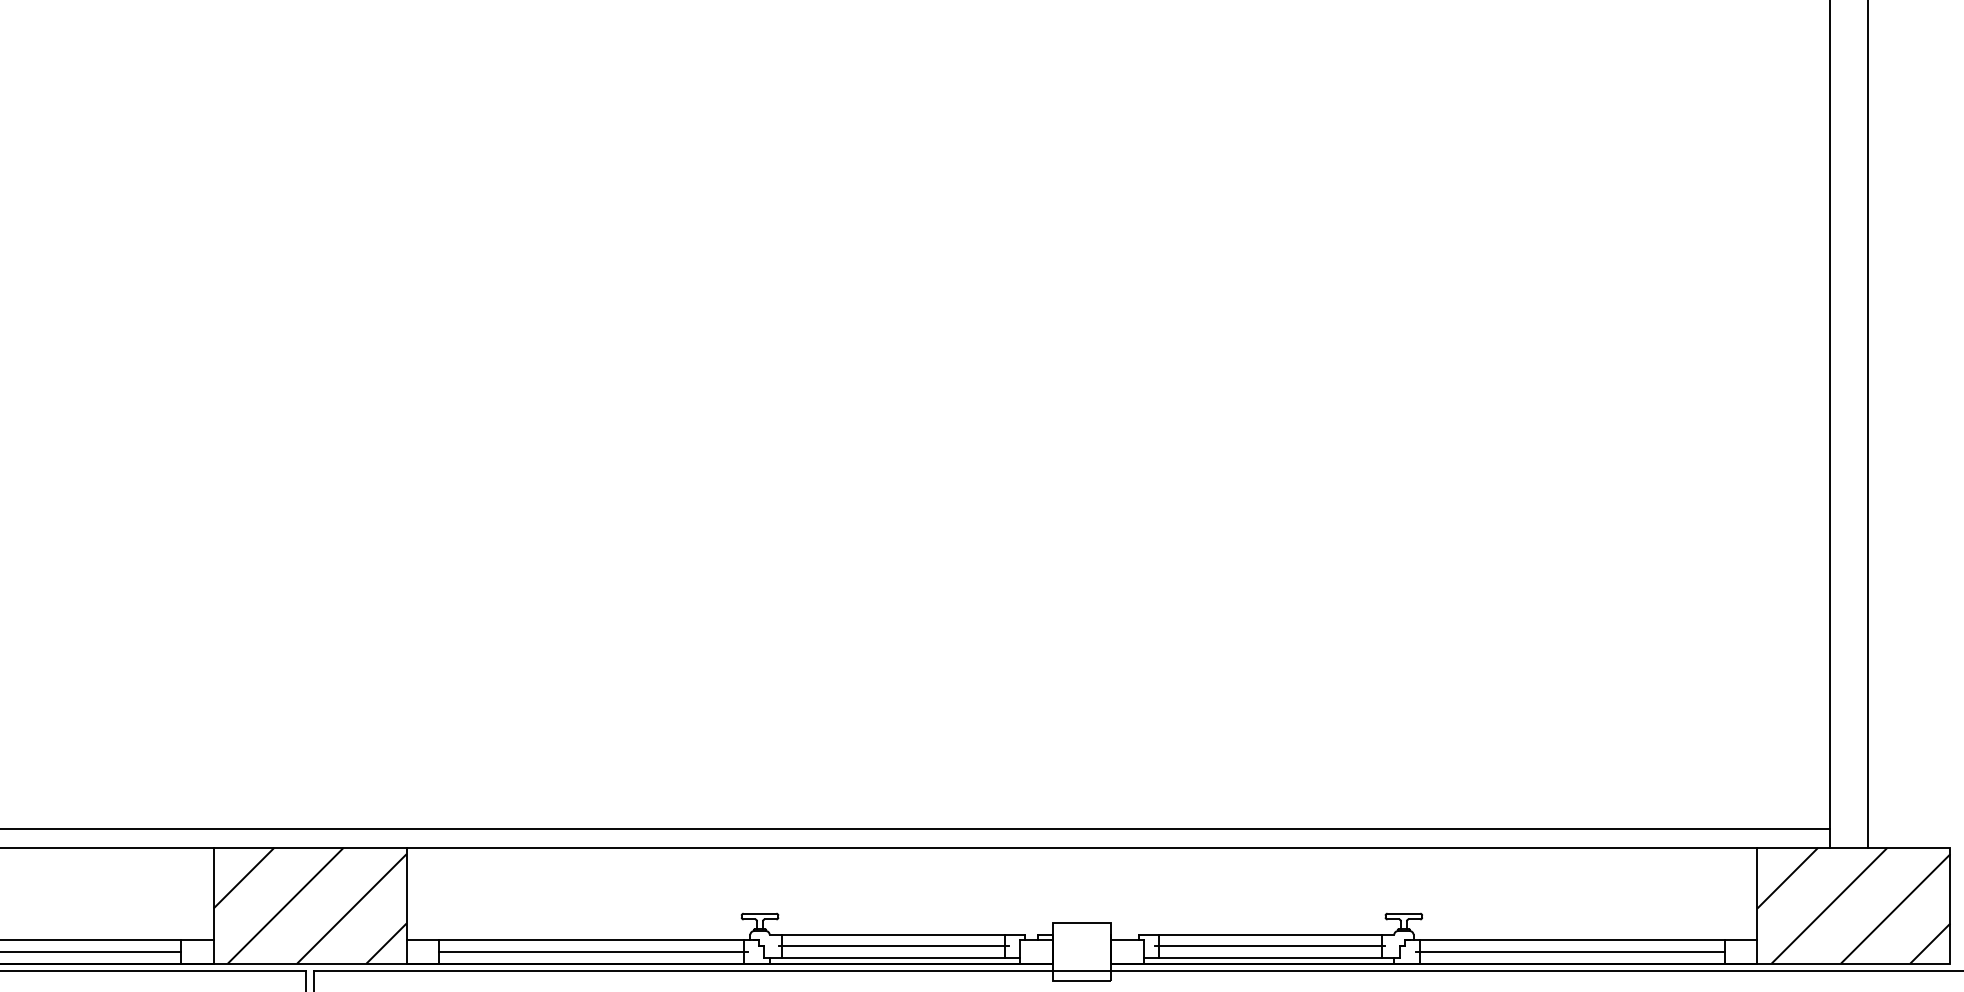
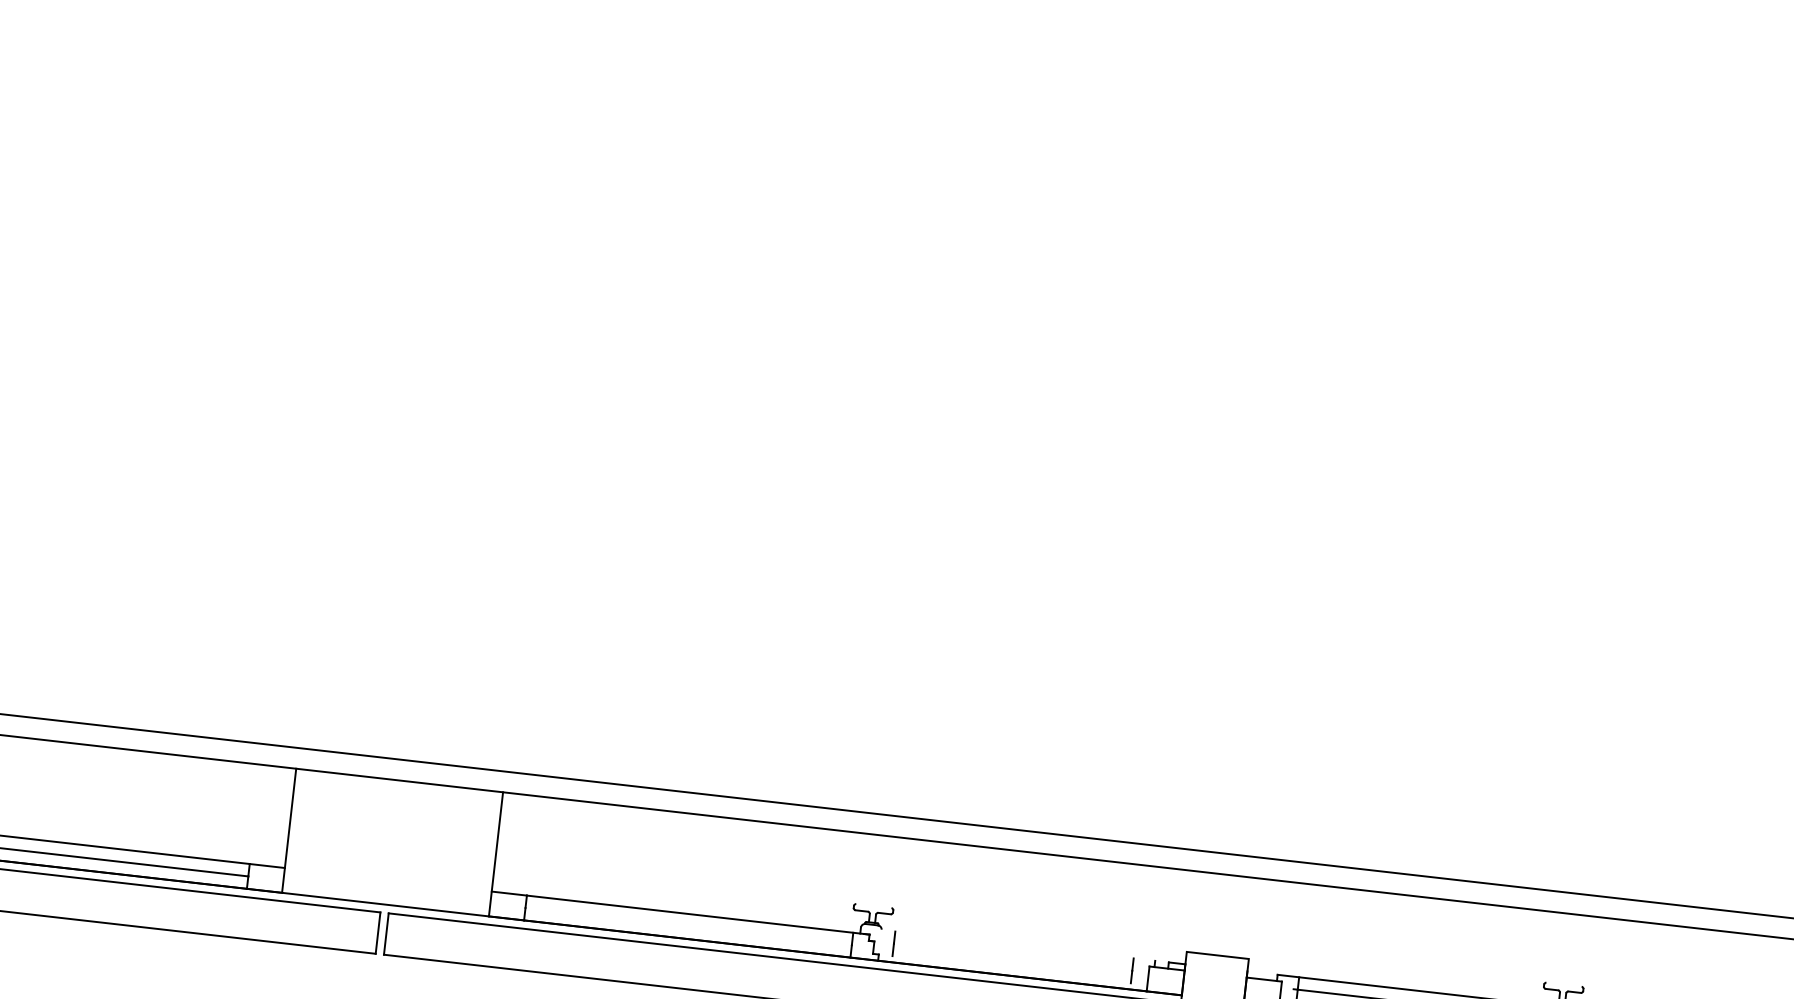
hatch: (309, 905) -> (391, 842), removed
line: (759, 913) -> (873, 905), removed
line: (1403, 913) -> (1563, 984), removed
line: (896, 934) -> (1017, 945), removed
line: (893, 946) -> (1012, 957), removed
line: (593, 952) -> (690, 927), removed
line: (894, 957) -> (1012, 969), removed

